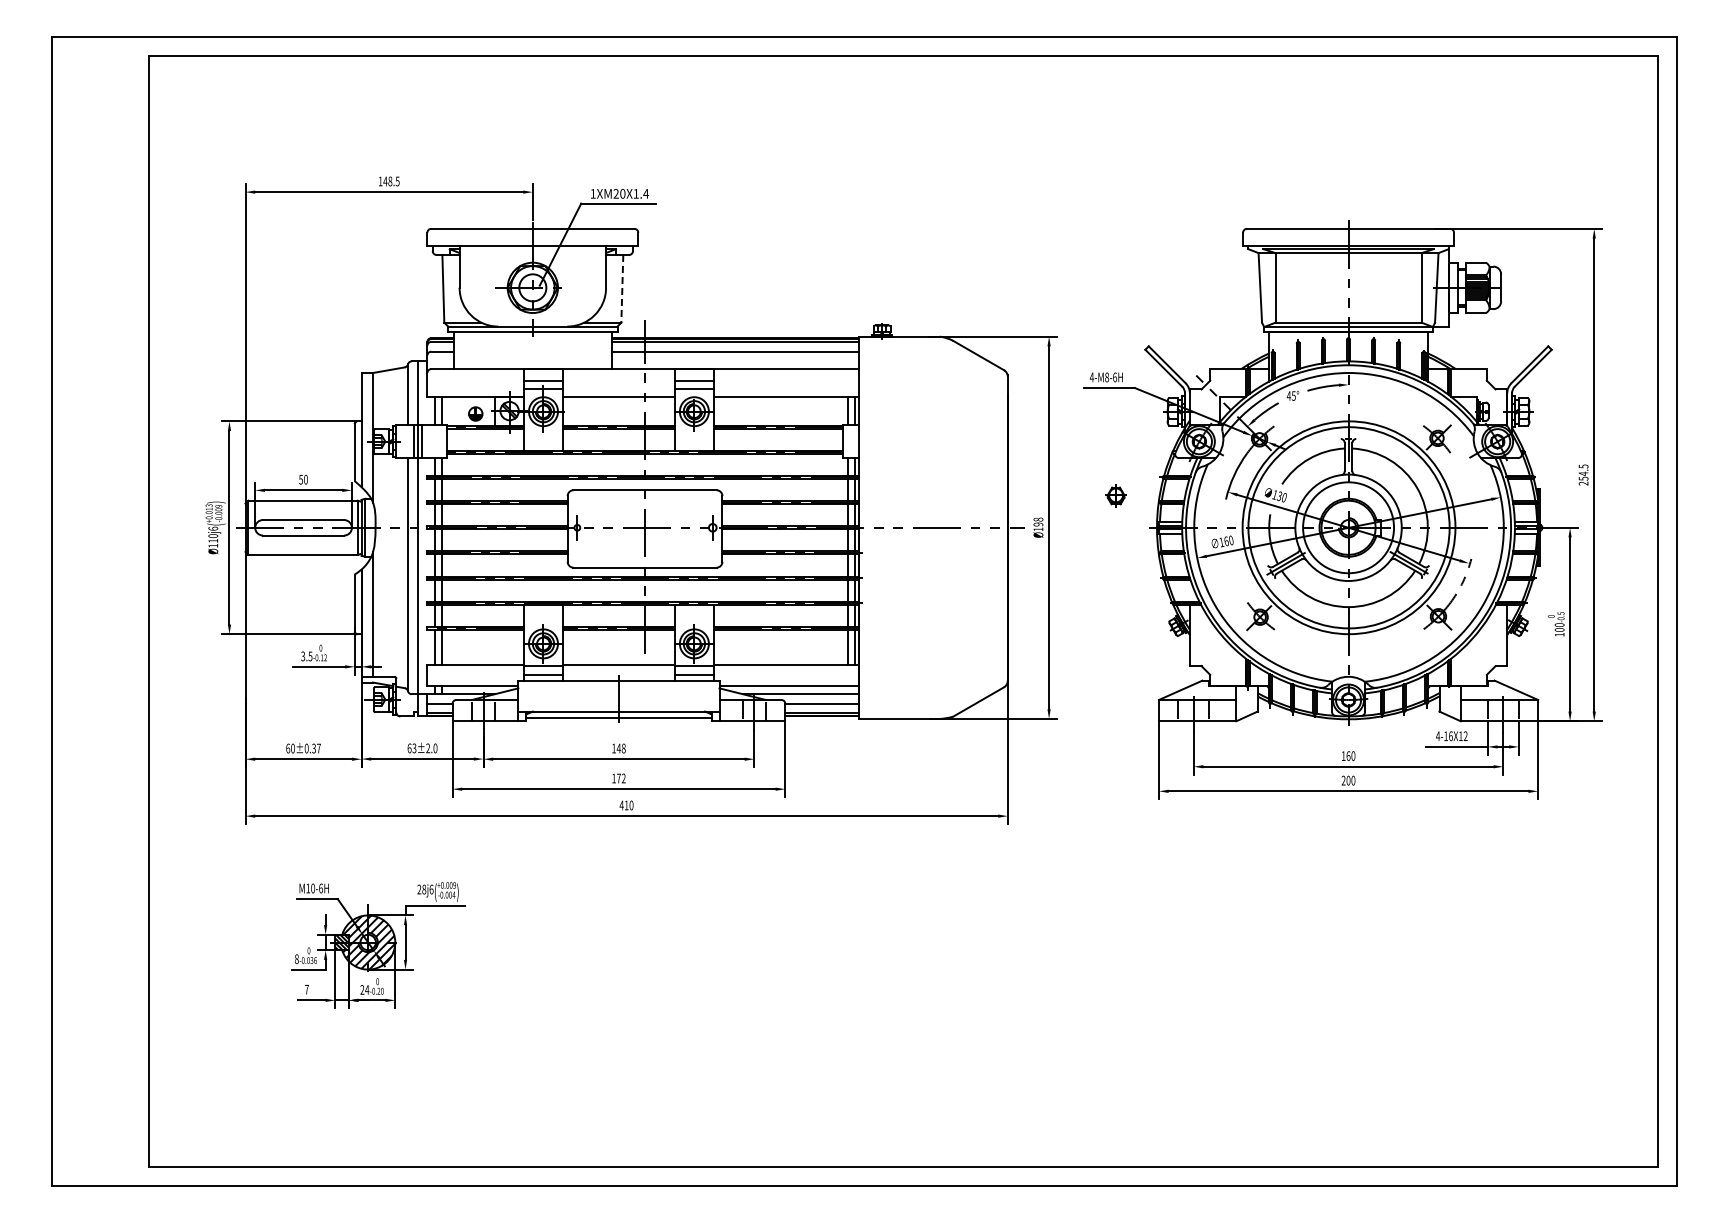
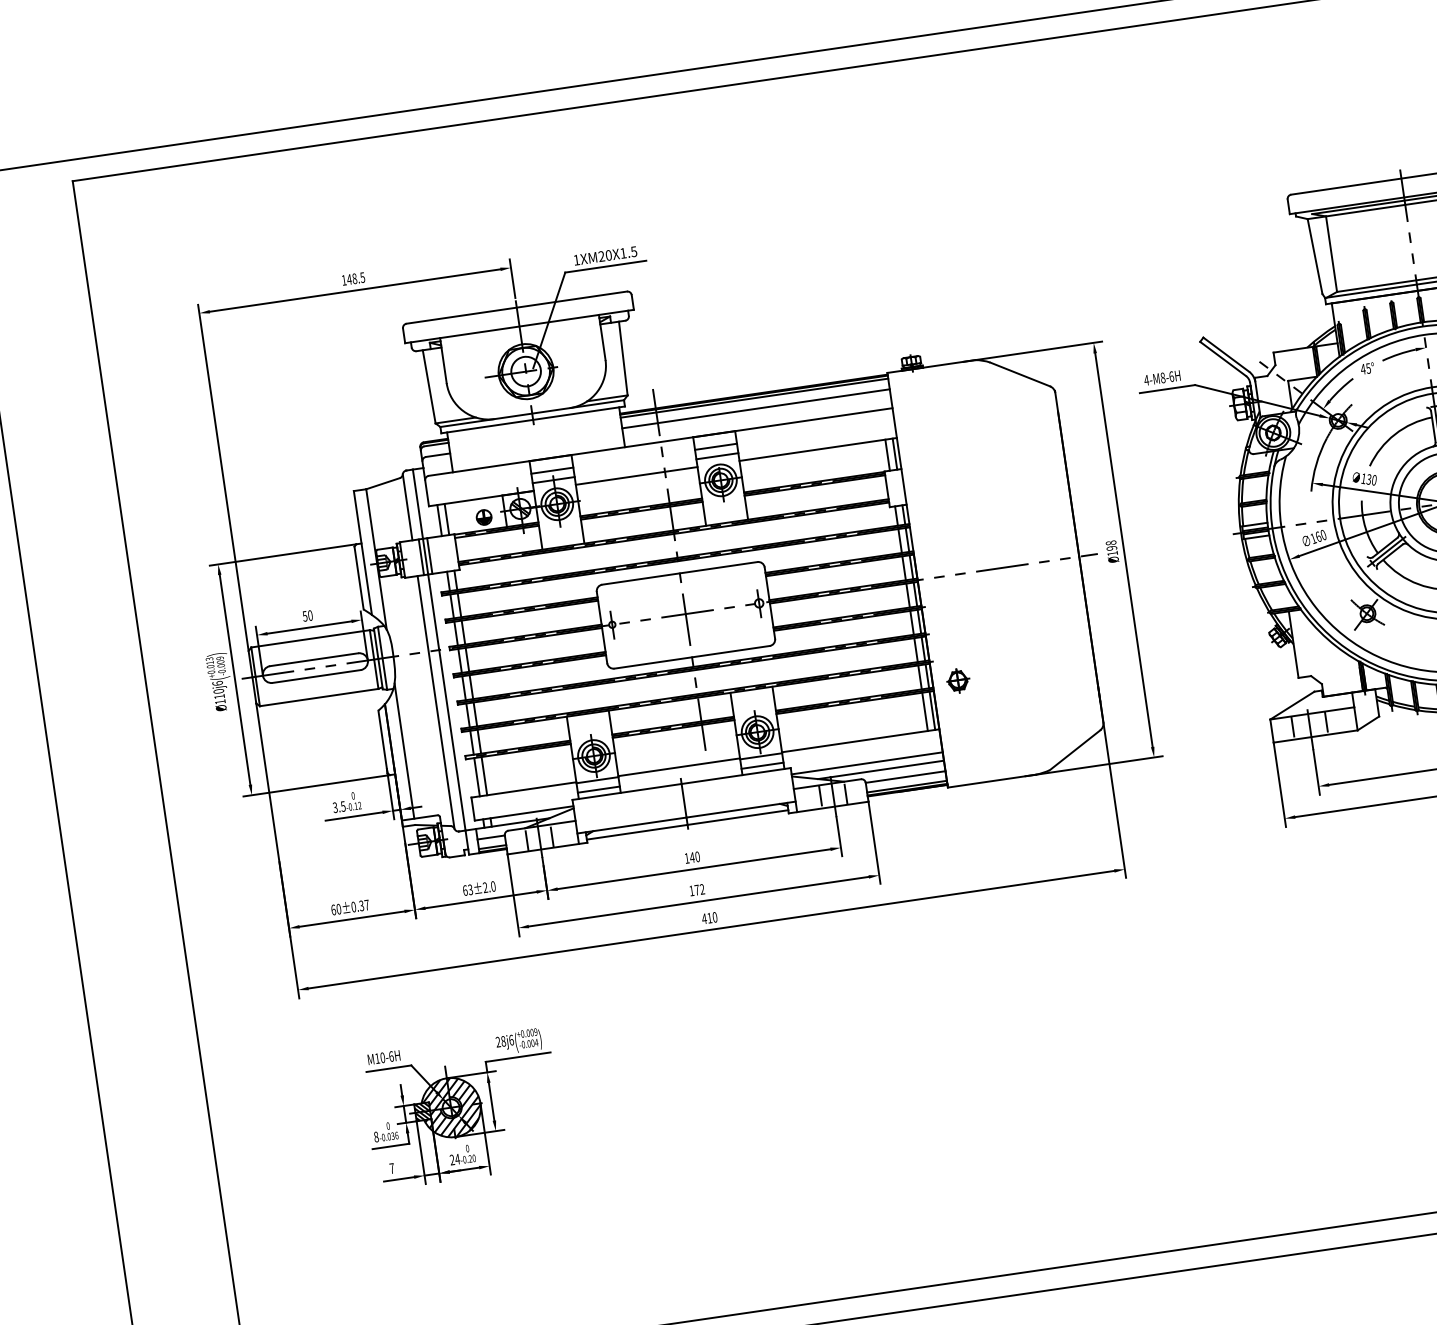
text: (645, 193) -> (633, 251), 1XM20X1.4 -> 1XM20X1.5
line: (622, 288) -> (623, 358), dashed -> solid
part: (1115, 495) -> (957, 680), moved
text: (623, 748) -> (697, 856), 148 -> 140

